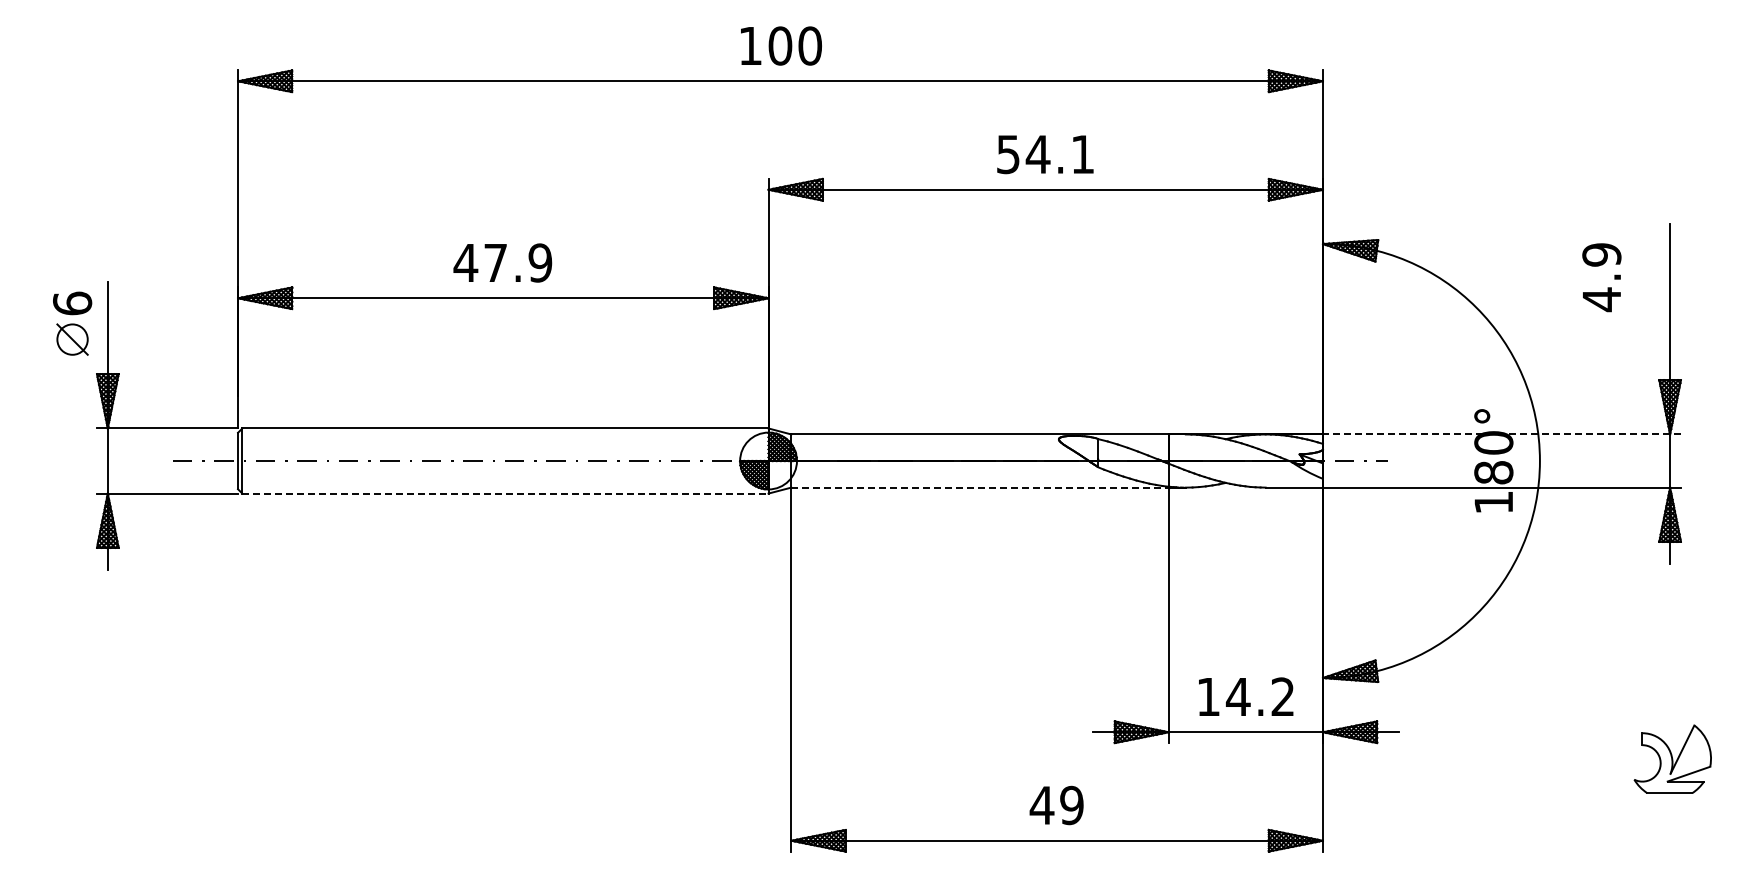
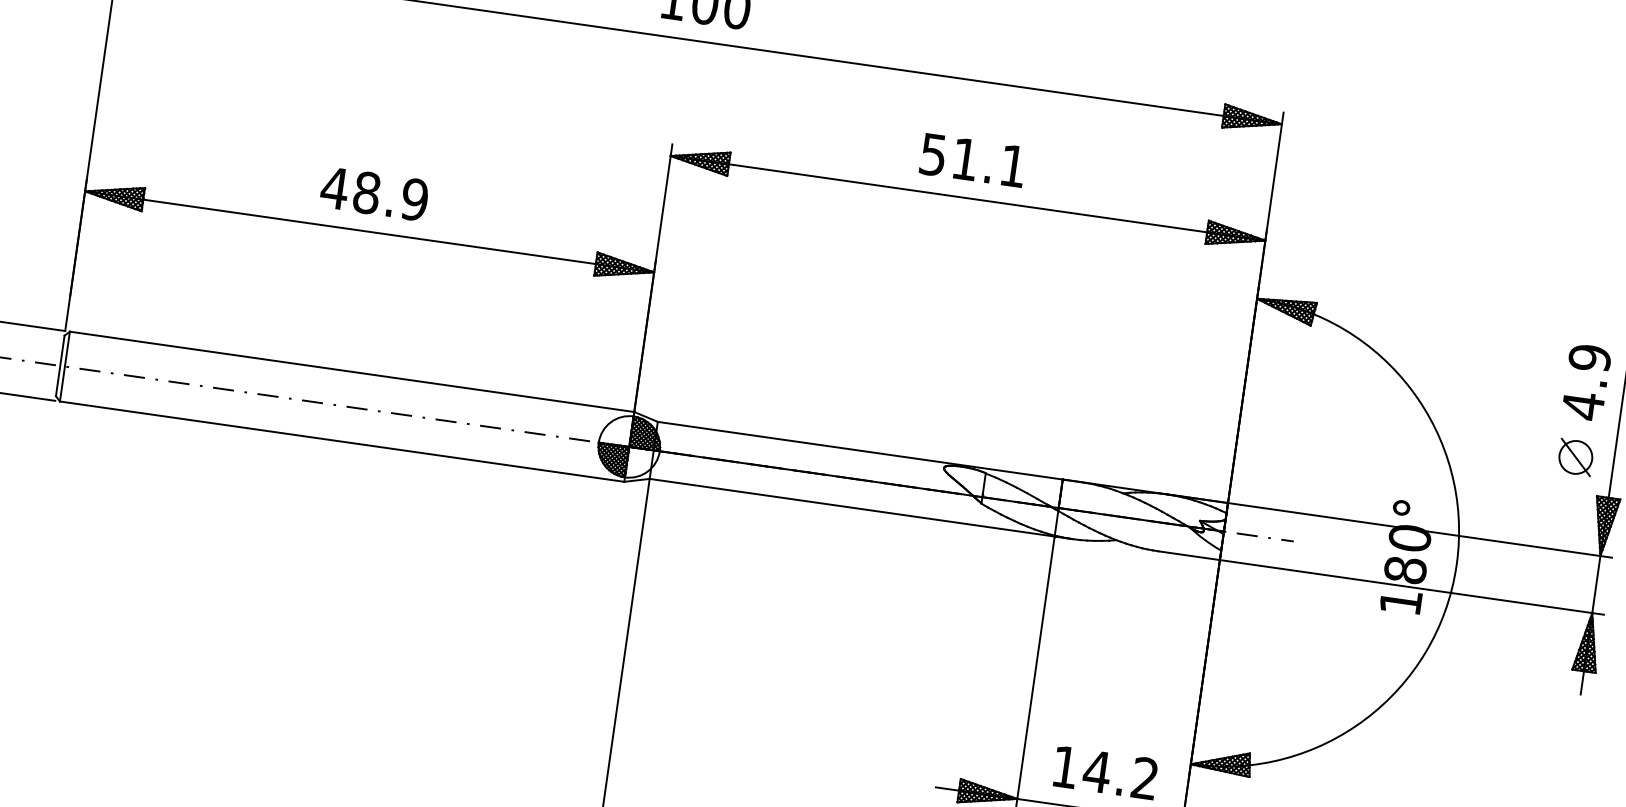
text: (1037, 154) -> (964, 159), 54.1 -> 51.1
text: (495, 262) -> (366, 192), 47.9 -> 48.9
text: (1601, 277) -> (1586, 382), moved
part: (1634, 347) -> (1575, 457), added
line: (1501, 434) -> (1419, 530), dashed -> solid
line: (980, 487) -> (852, 507), dashed -> solid
line: (505, 493) -> (342, 441), dashed -> solid

